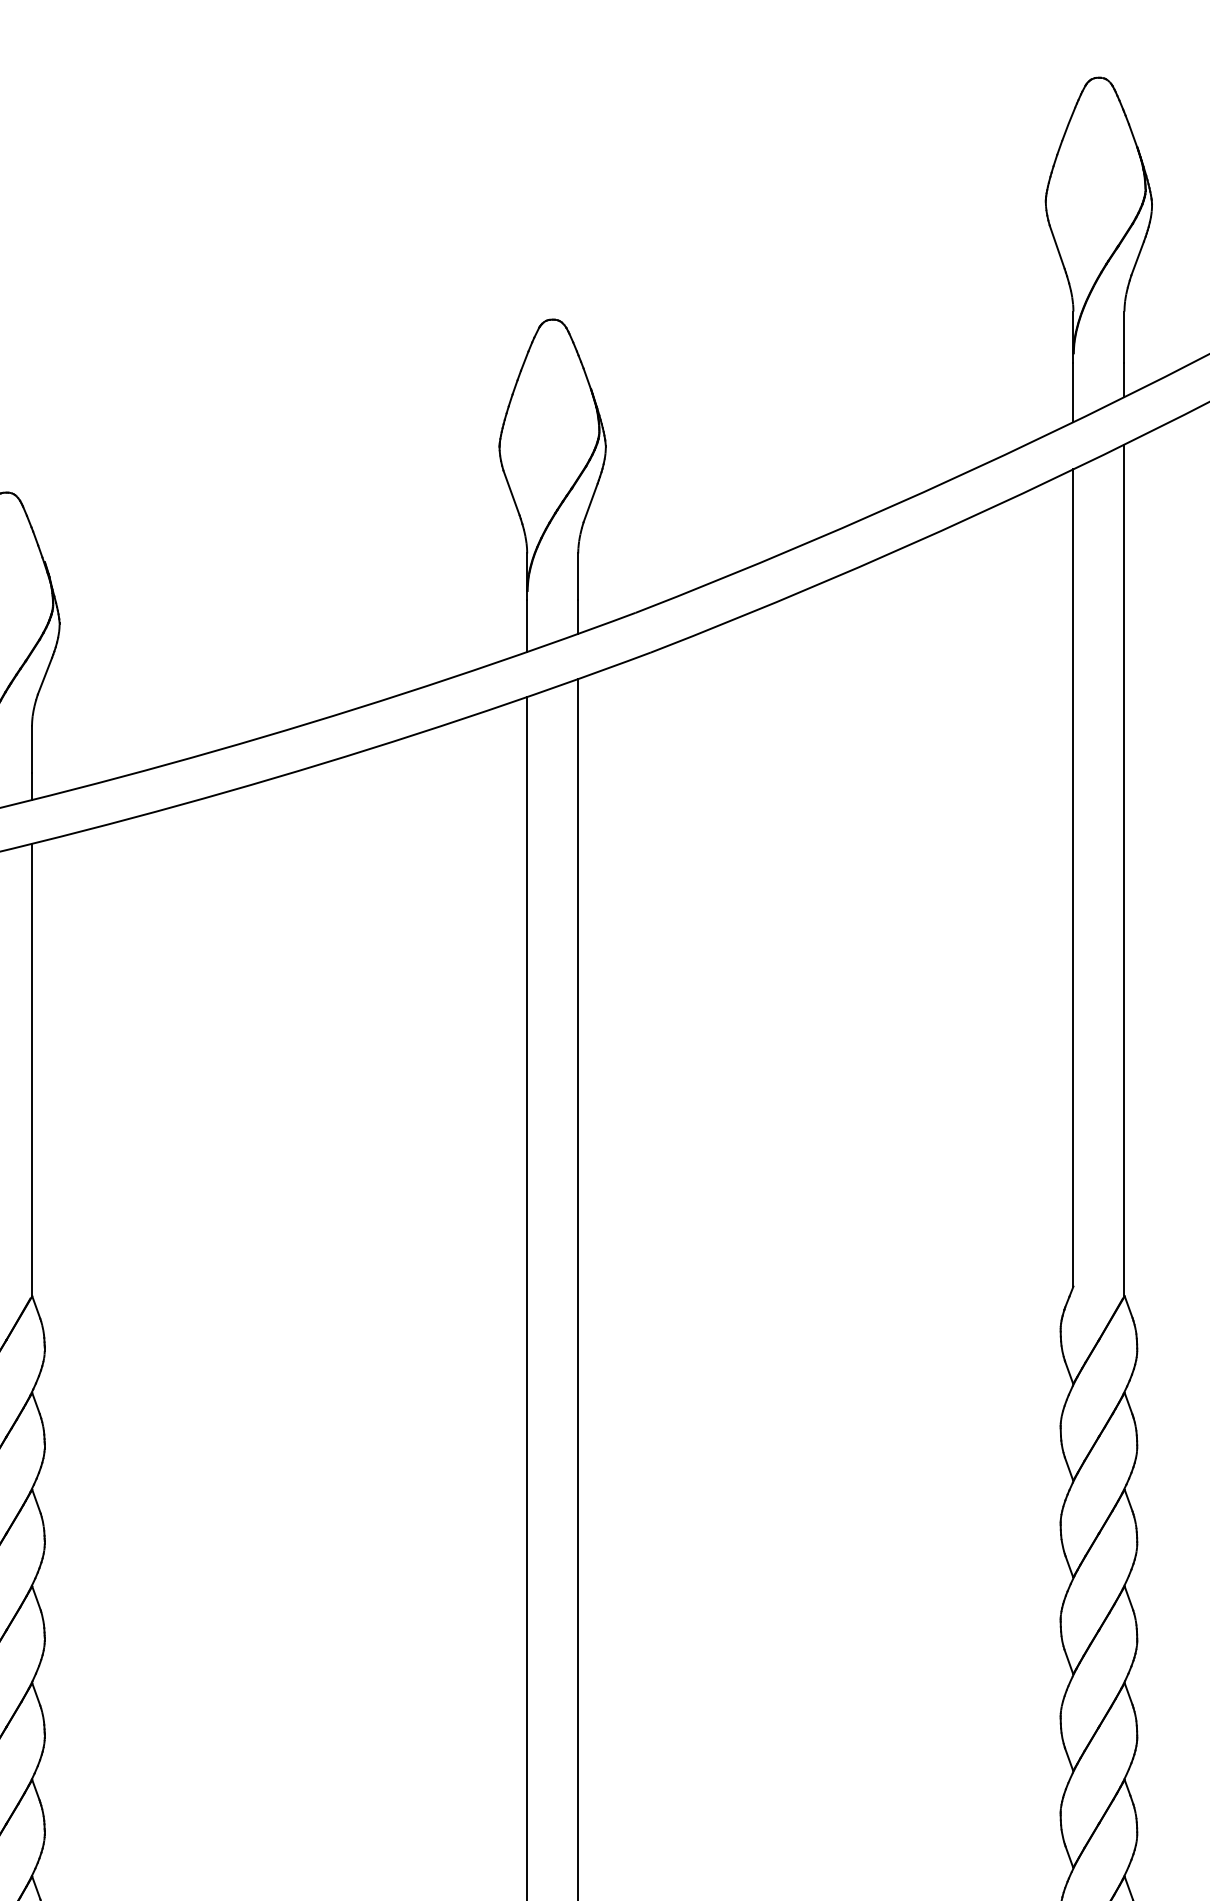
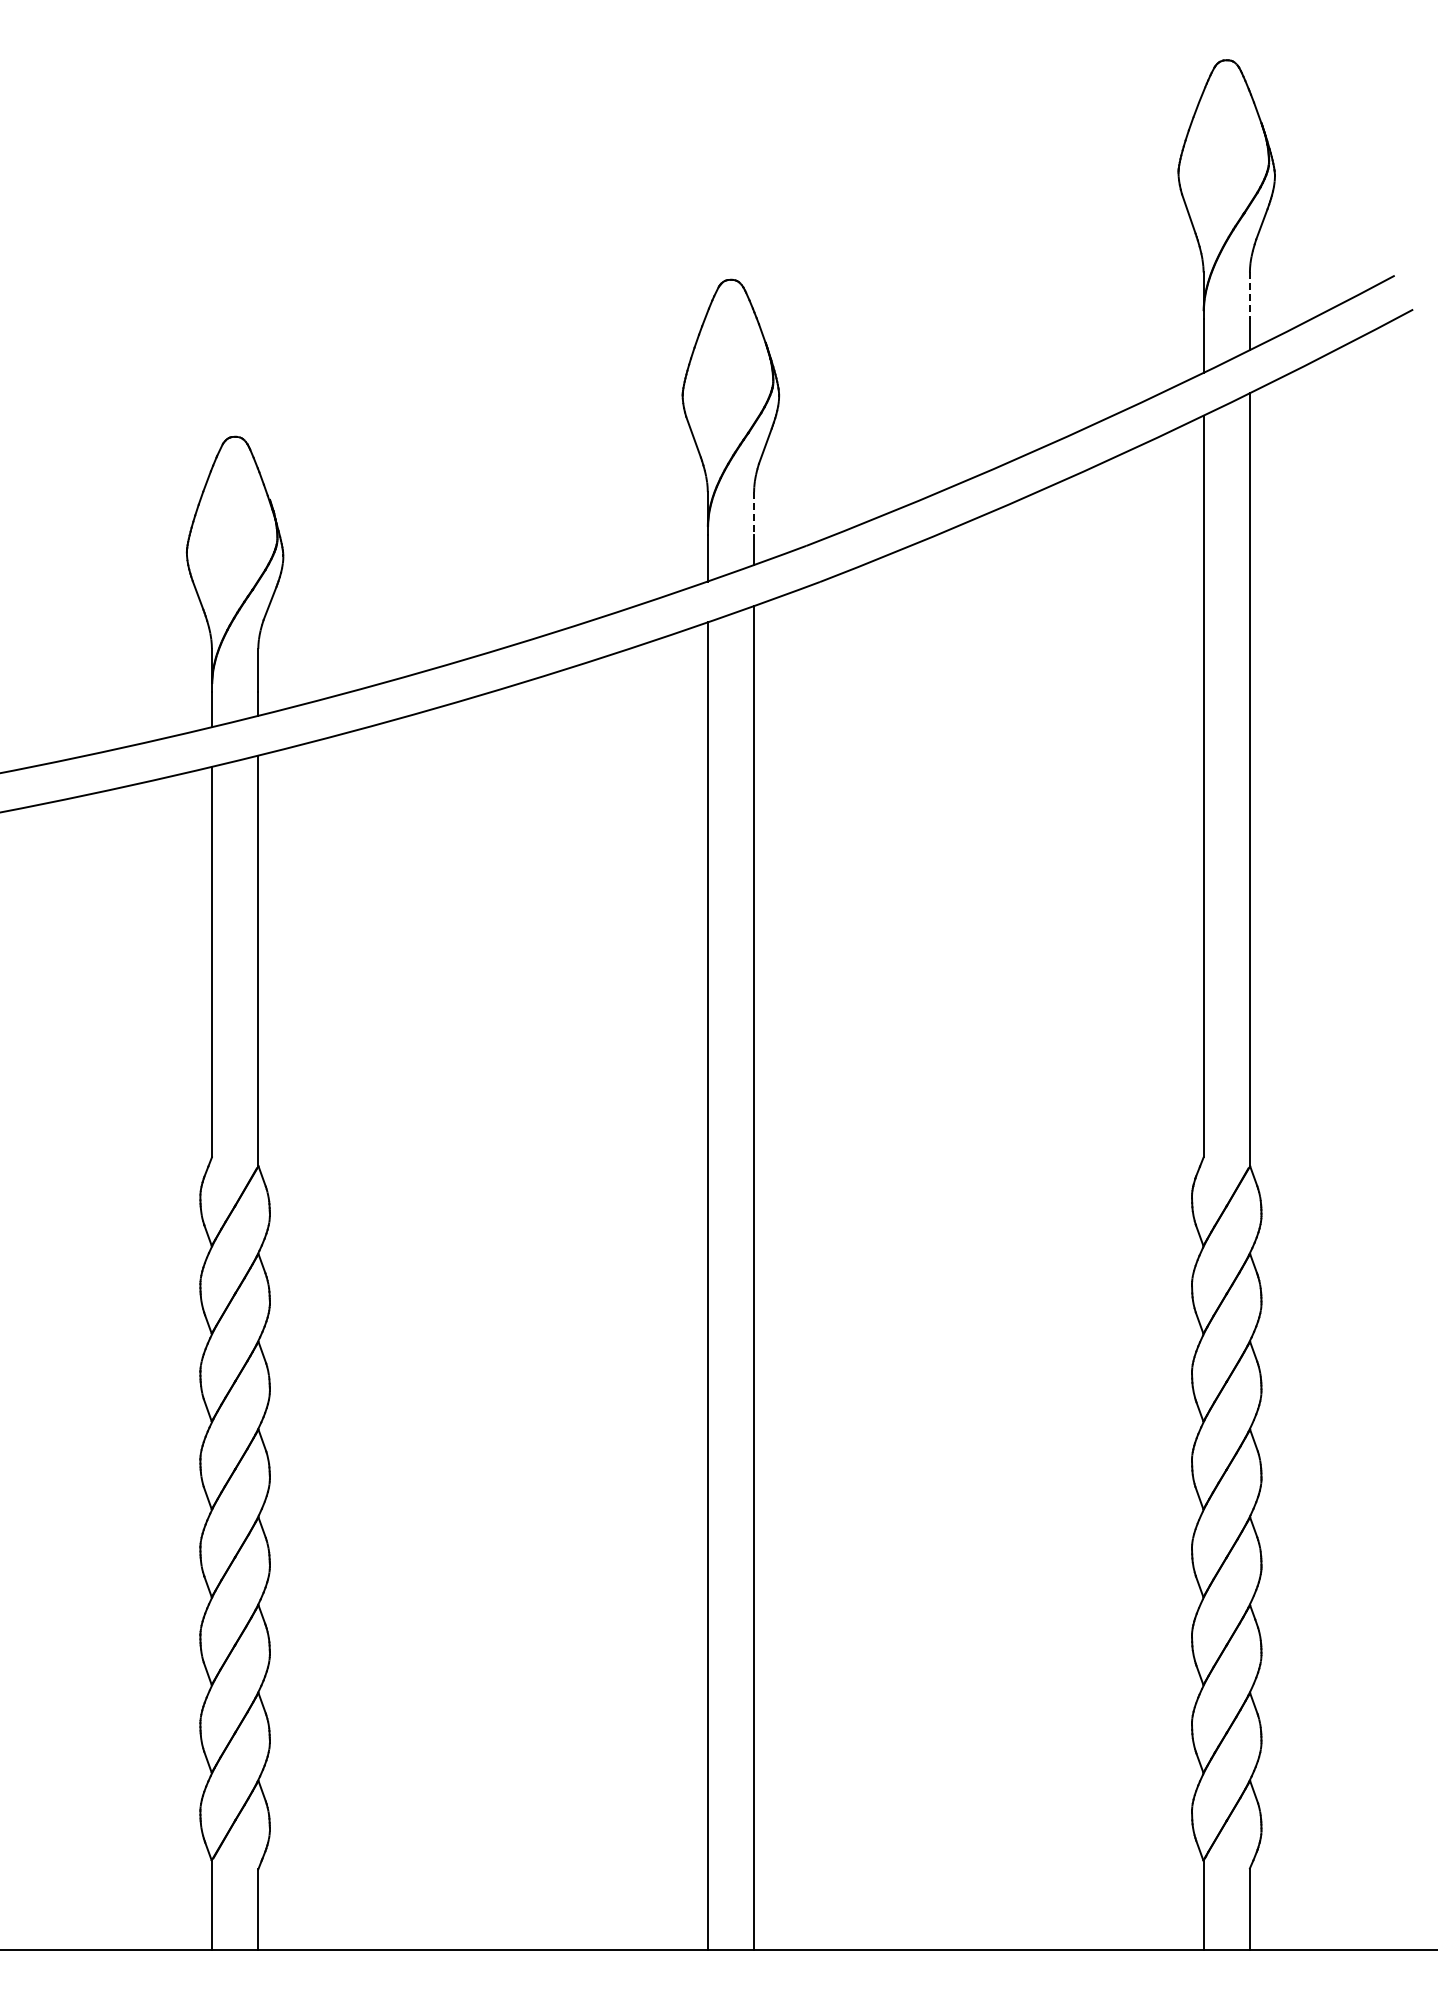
line: (1124, 338) -> (1249, 296), solid -> dashed
line: (578, 577) -> (754, 513), solid -> dashed

